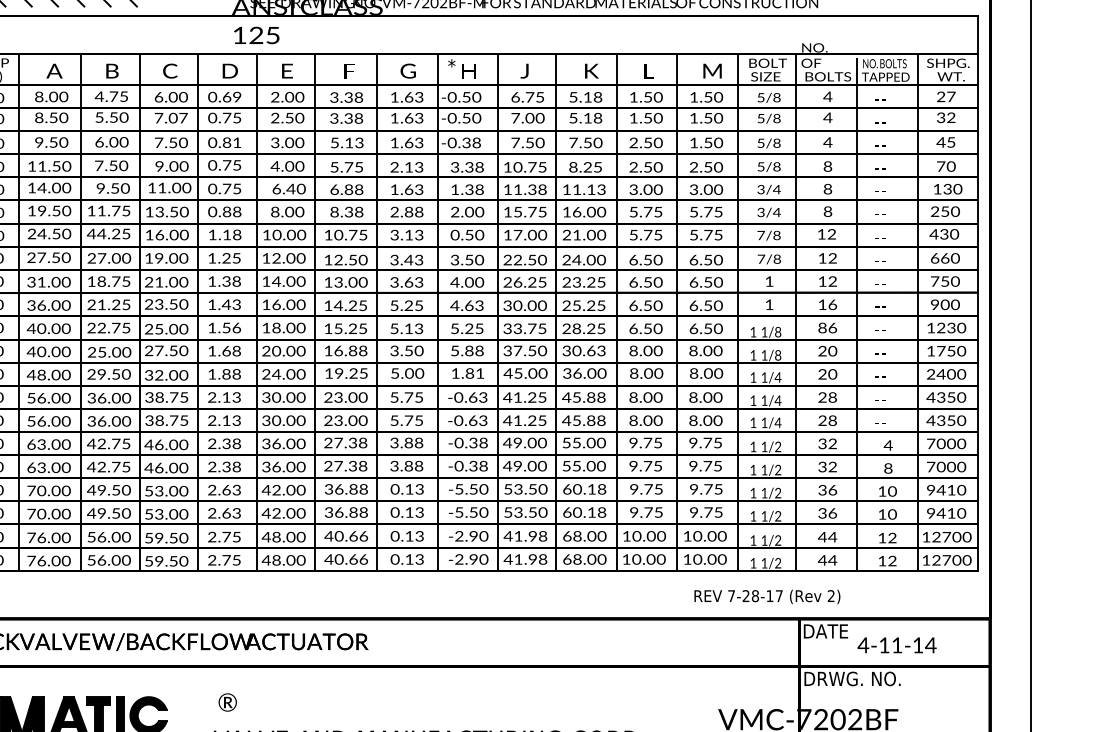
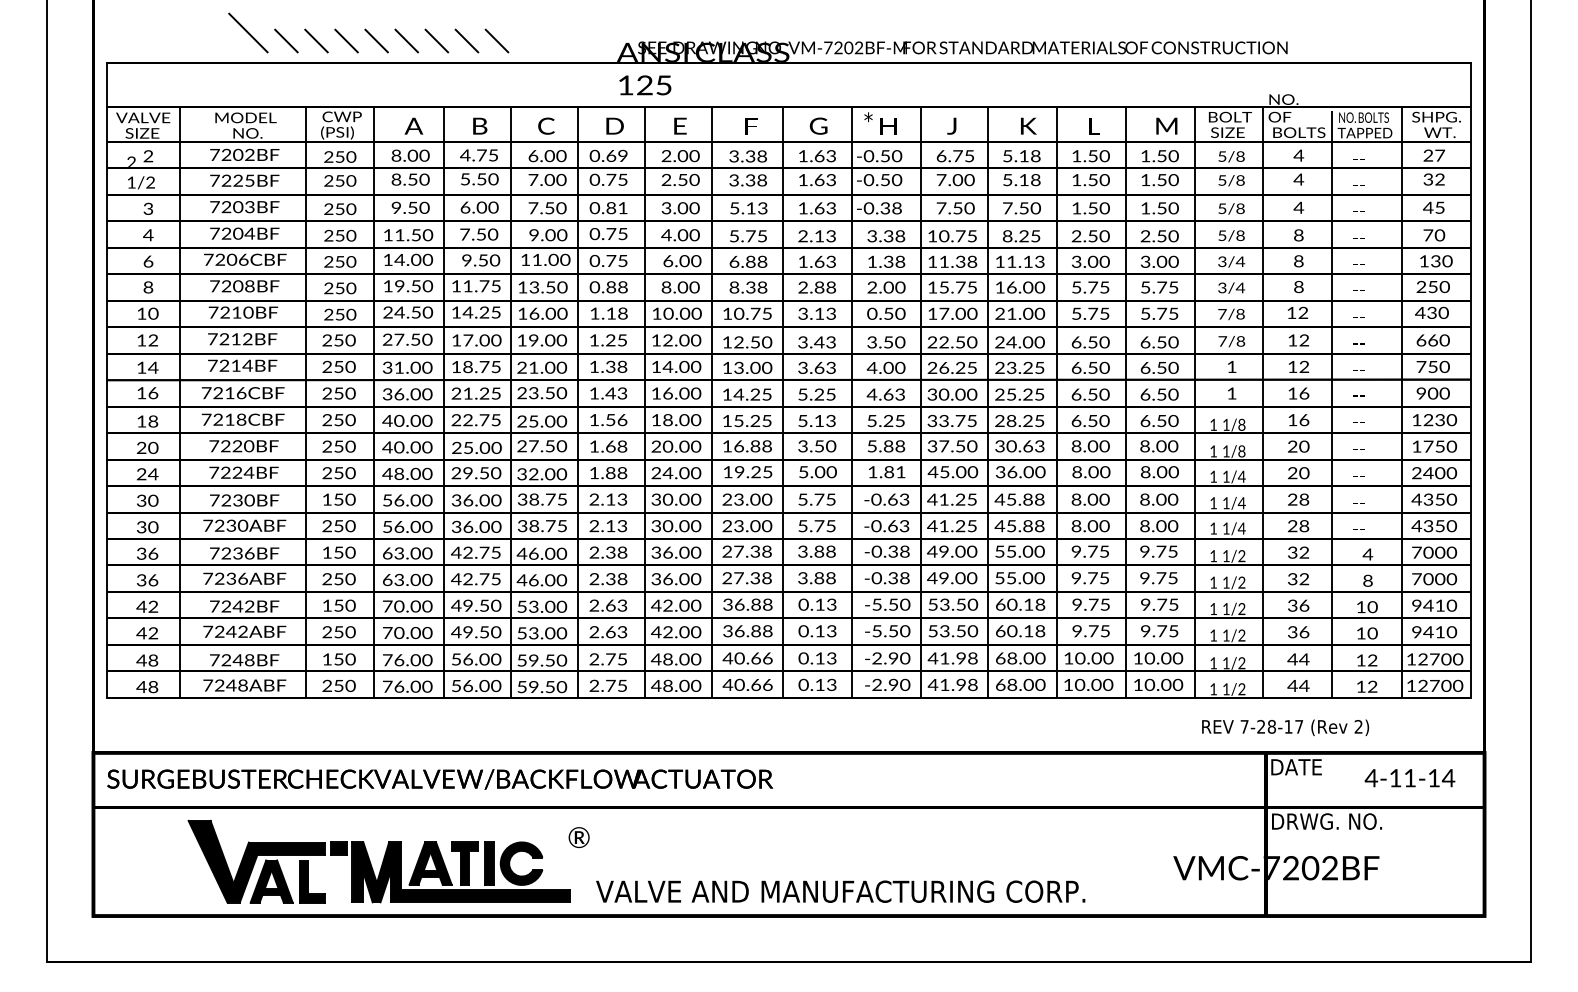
text: (183, 117) -> (561, 179), 7.07 -> 7.00
text: (633, 143) -> (1076, 208), 2.50 -> 1.50
text: (290, 189) -> (684, 261), 6.40 -> 6.00
text: (90, 233) -> (455, 312), 44.25 -> 14.25
text: (91, 258) -> (456, 340), 27.00 -> 17.00
text: (822, 328) -> (1292, 420), 86 -> 16
text: (767, 596) -> (1285, 727), moved
text: (896, 645) -> (1409, 778), moved
text: (227, 702) -> (578, 837), moved

